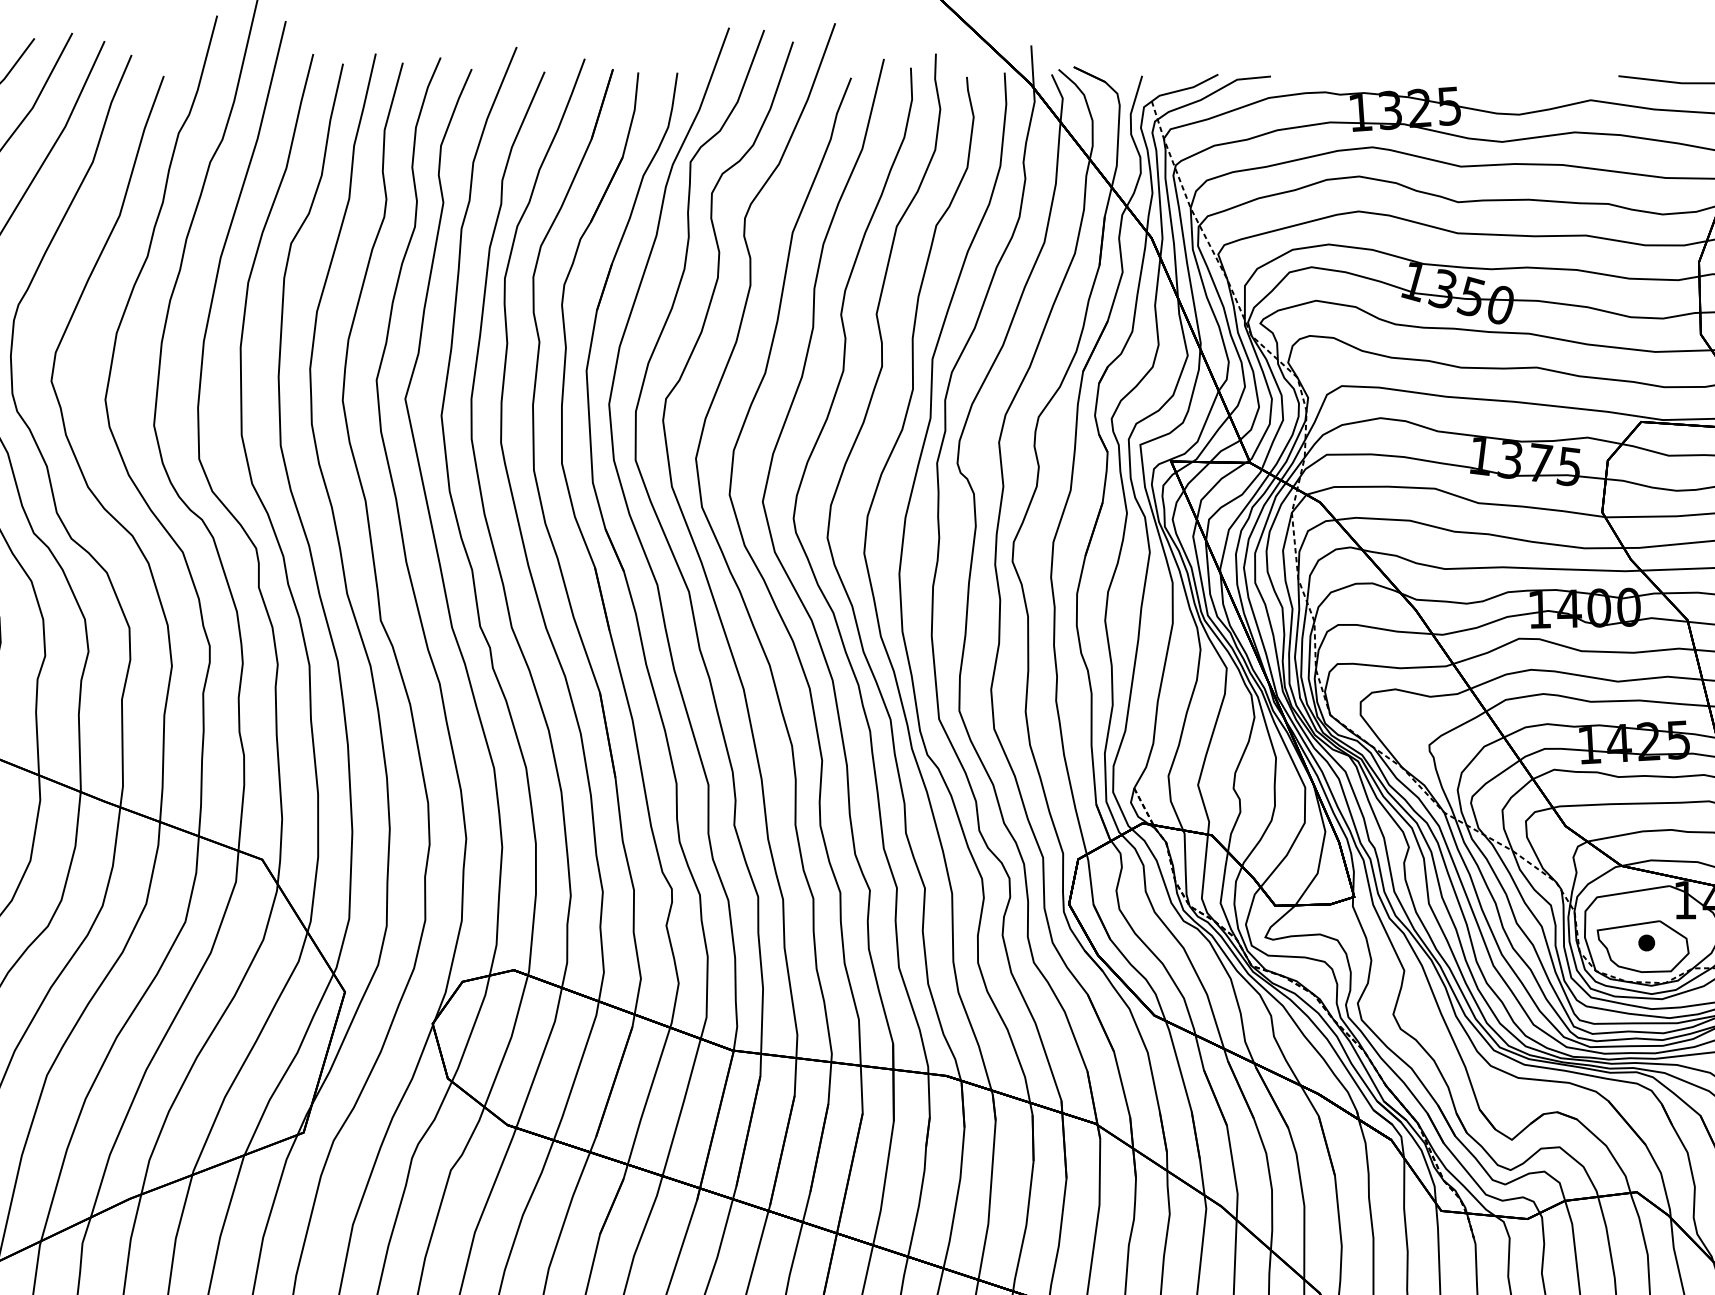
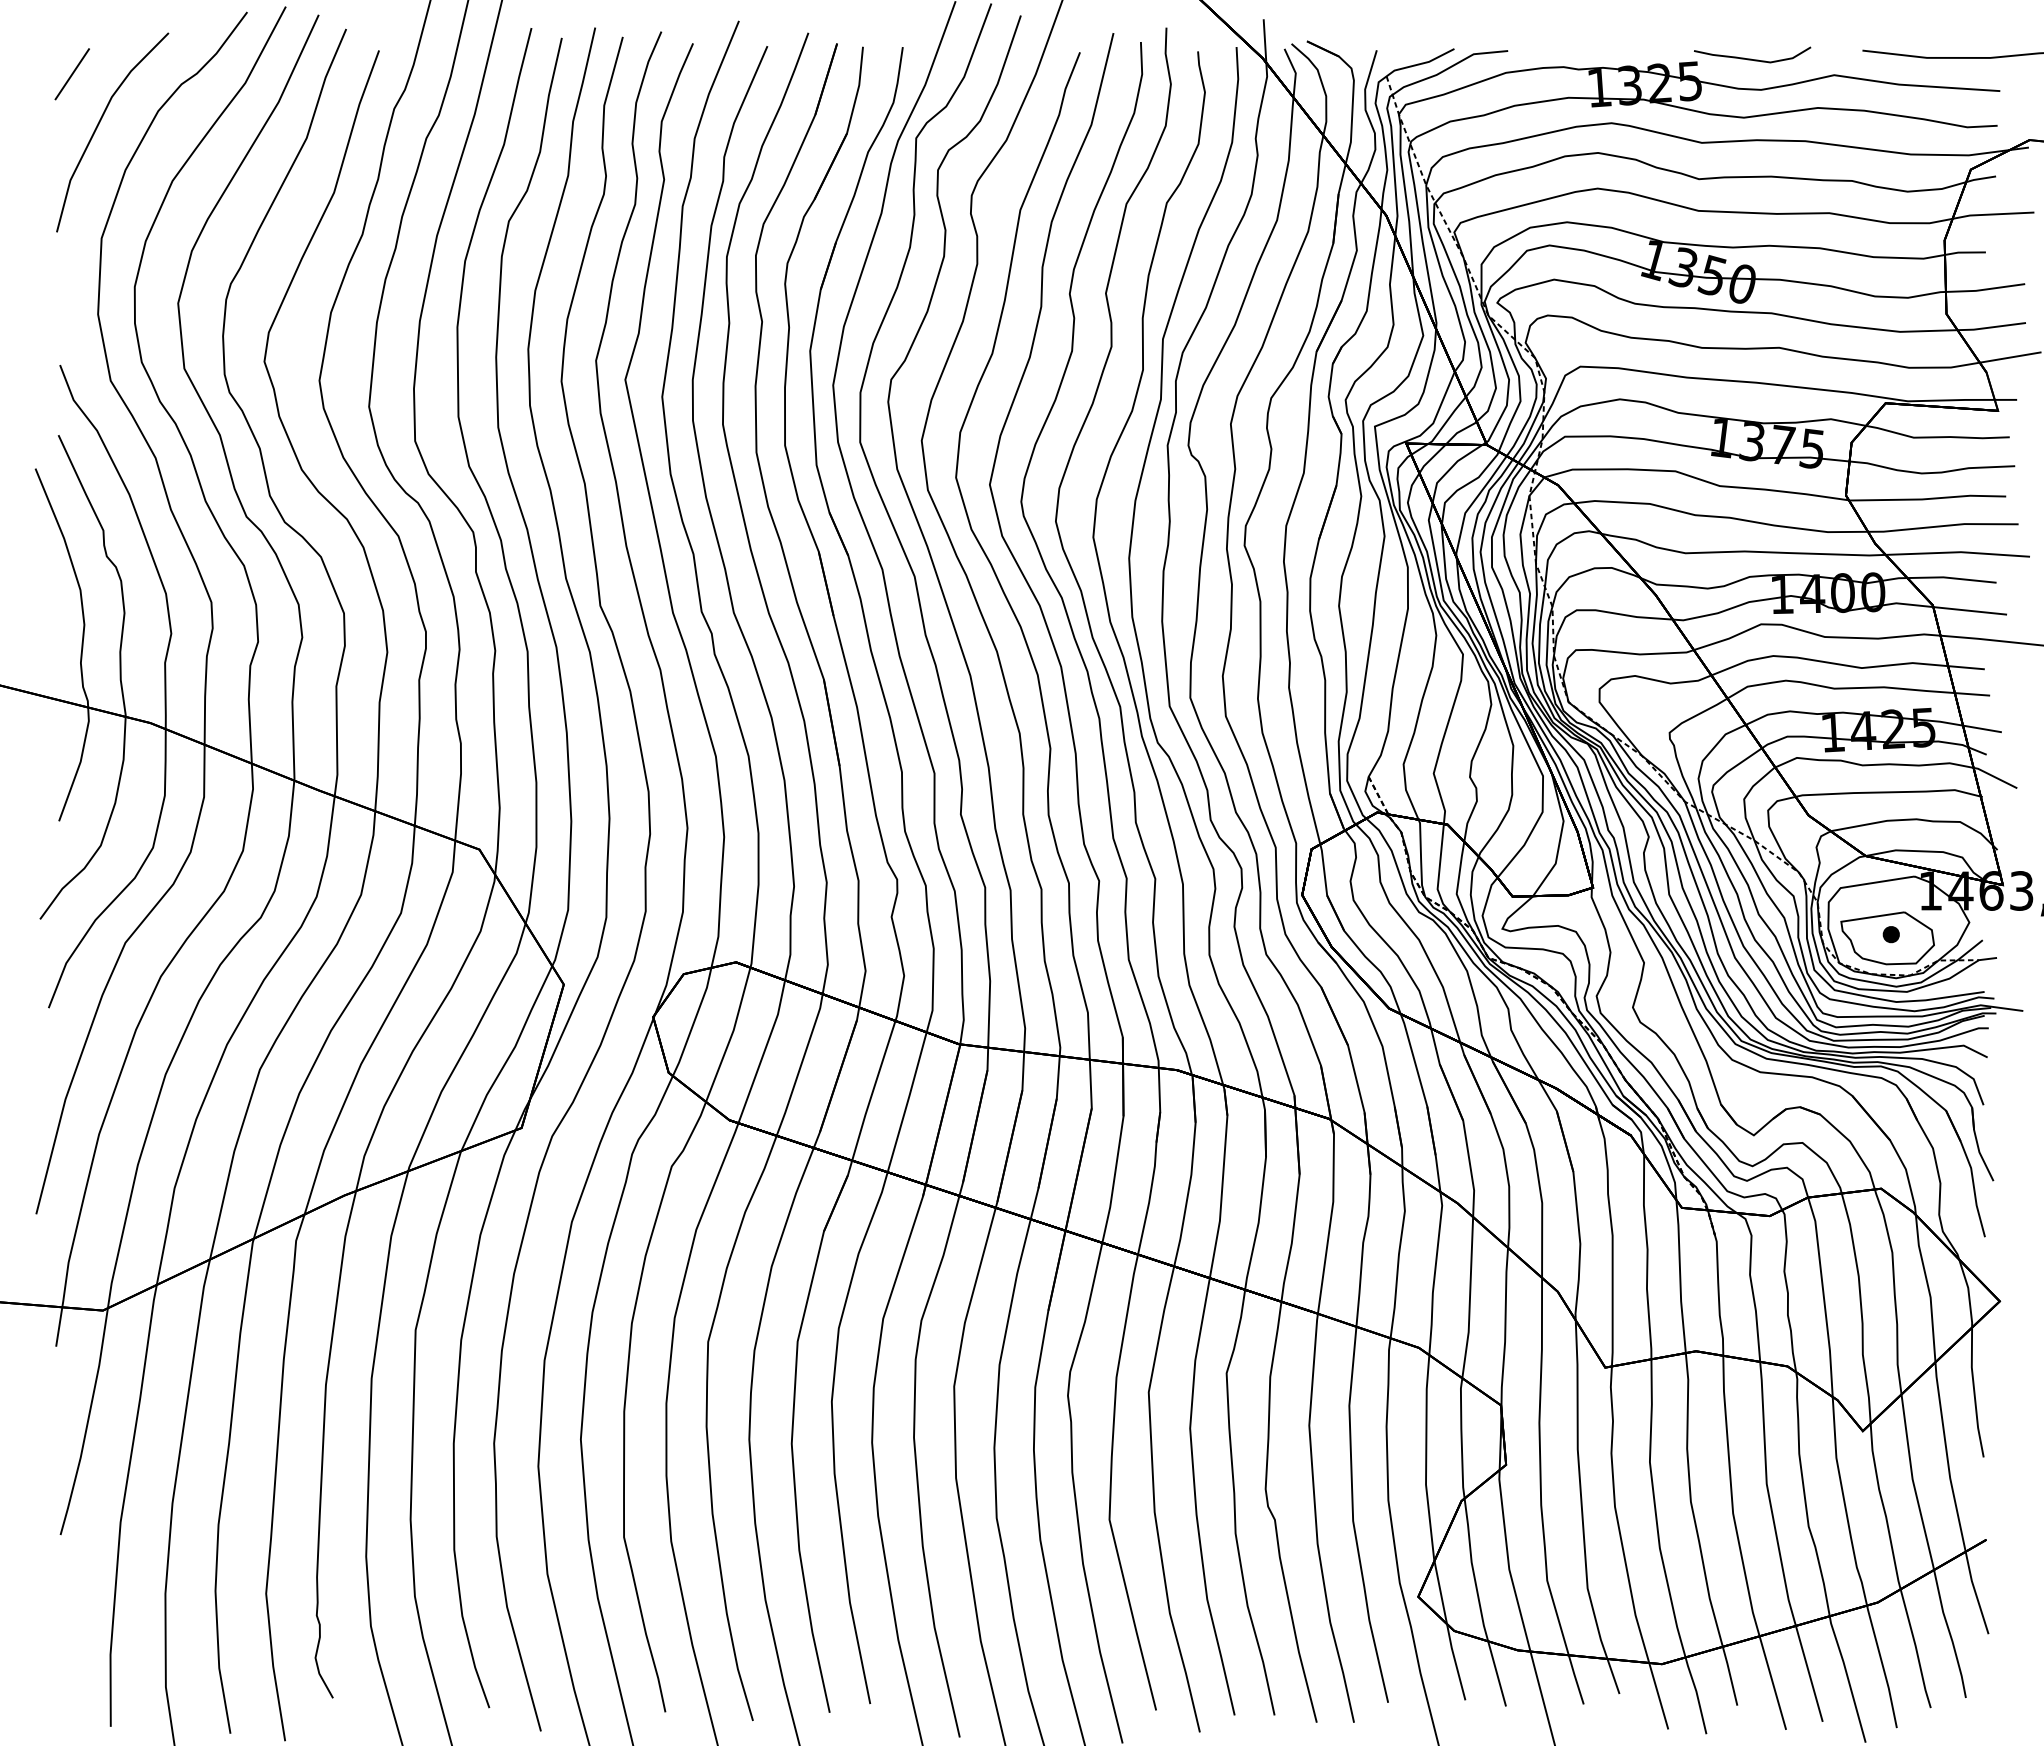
curve: (1509, 83) -> (1751, 58), added

